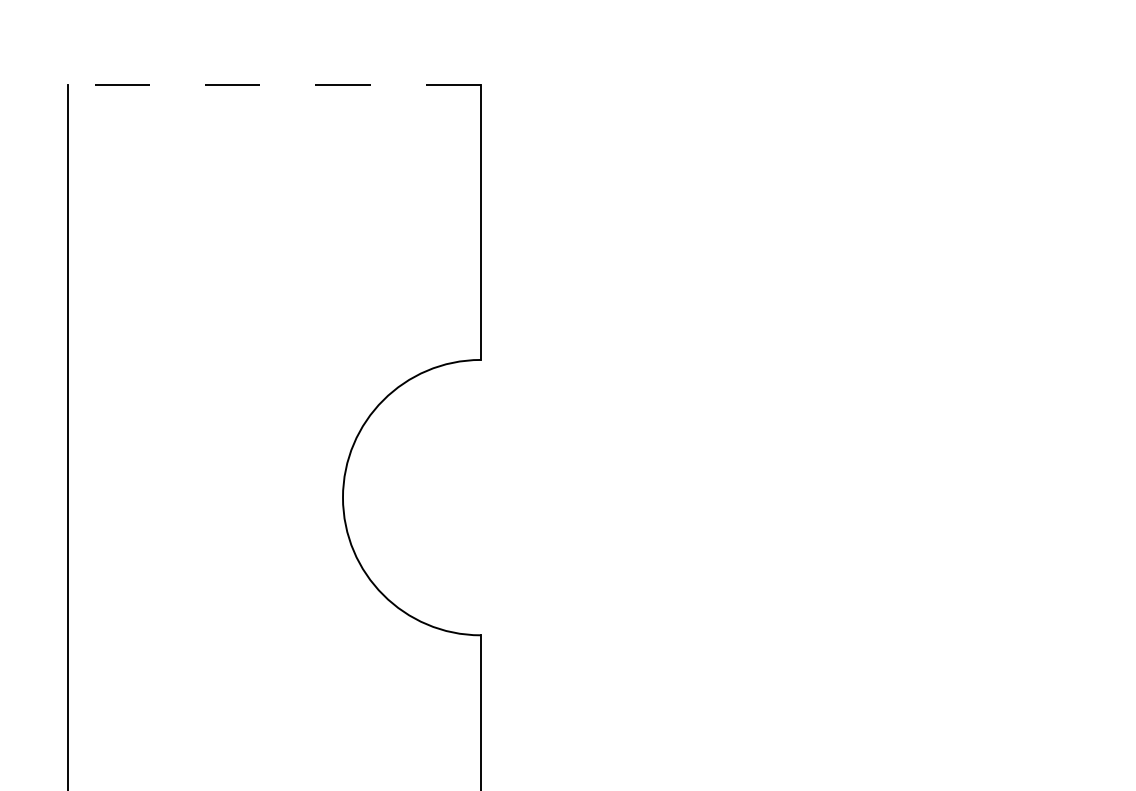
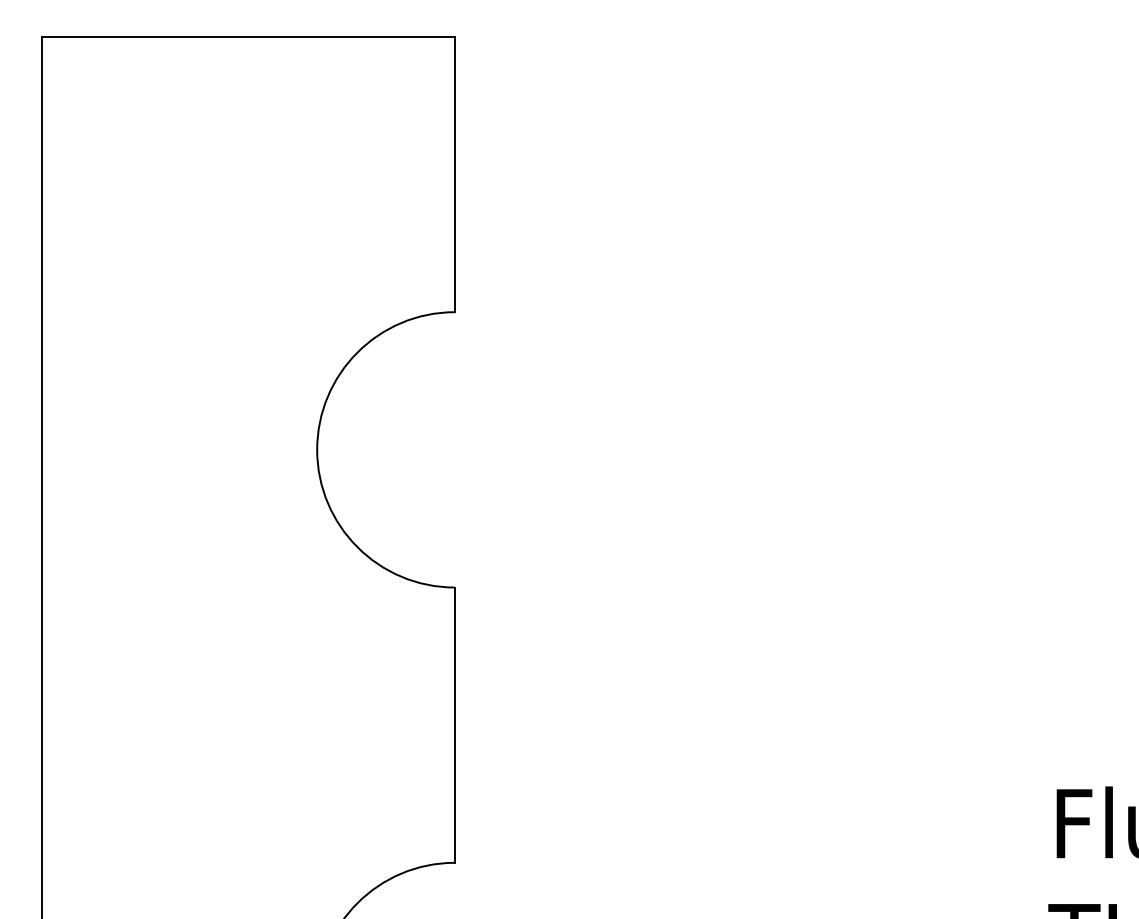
line: (273, 84) -> (247, 36), dashed -> solid

